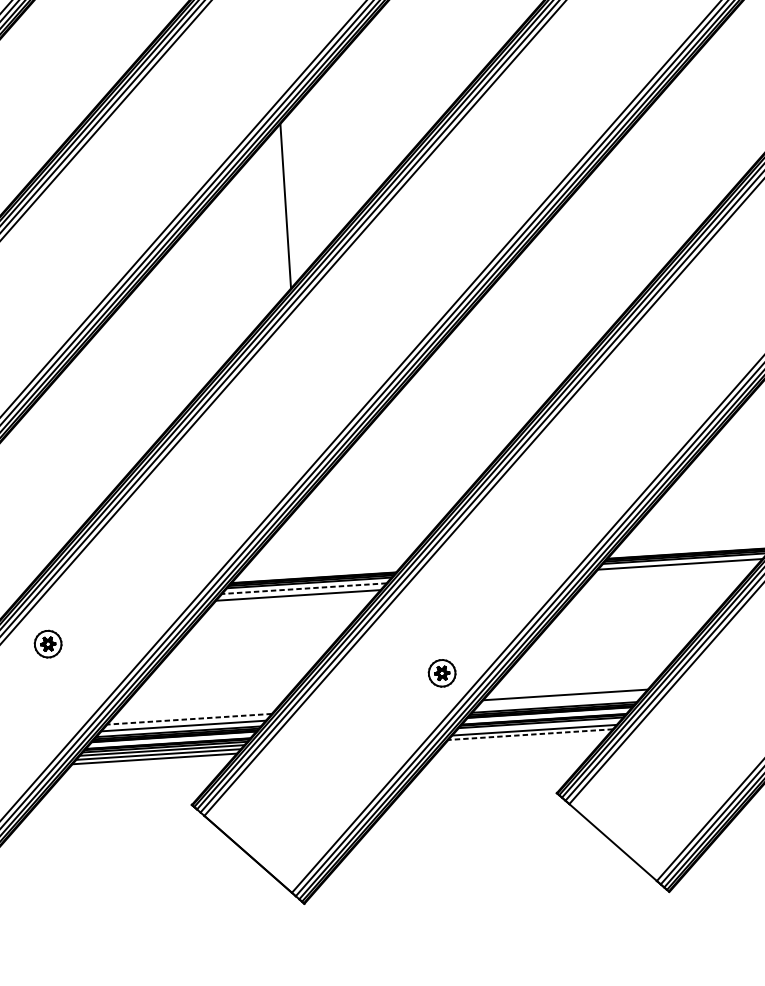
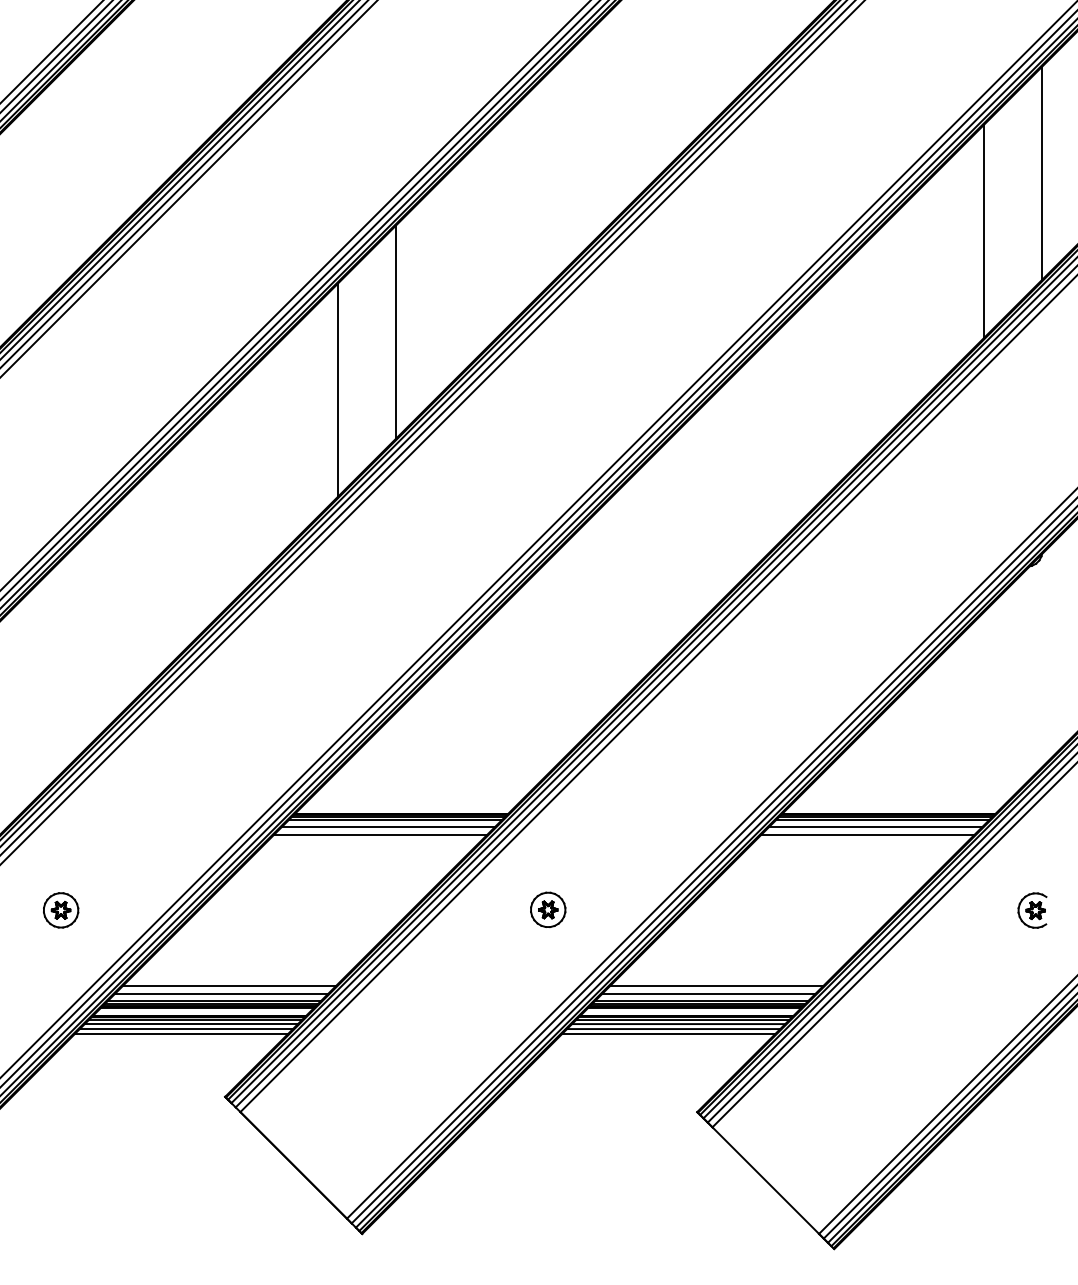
line: (734, 98) -> (984, 230), added
line: (244, 253) -> (338, 389), added
line: (674, 571) -> (867, 835), added
line: (304, 588) -> (388, 827), dashed -> solid
part: (48, 644) -> (61, 910), moved
part: (442, 673) -> (548, 909), moved
line: (559, 701) -> (708, 994), added
line: (189, 719) -> (229, 986), dashed -> solid
line: (538, 726) -> (678, 1024), added
line: (530, 734) -> (668, 1034), dashed -> solid

